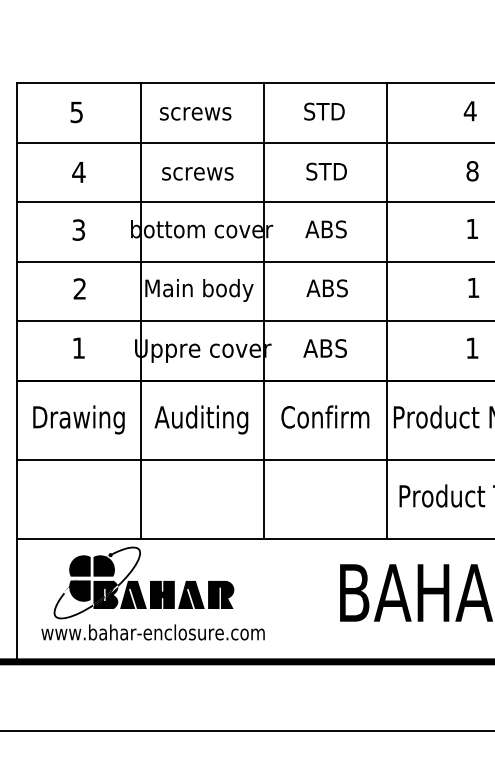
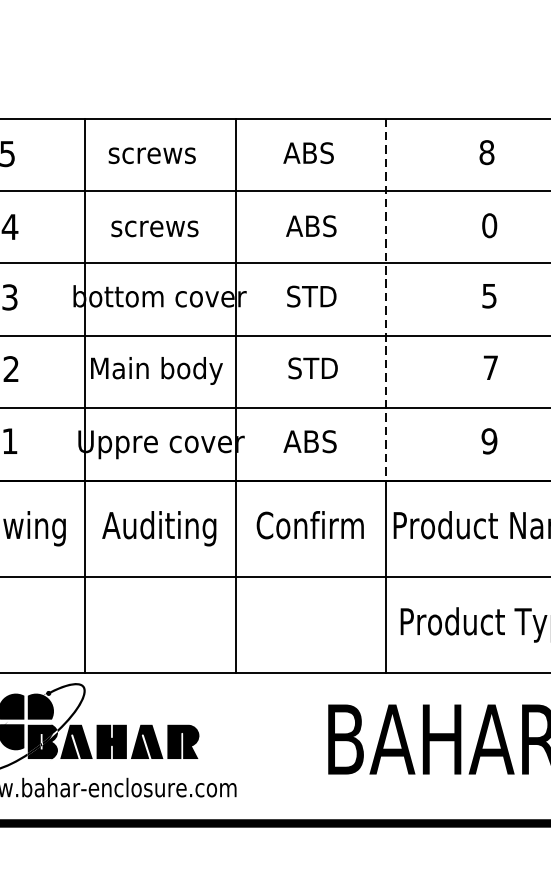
text: (323, 111) -> (308, 152), STD -> ABS
text: (469, 111) -> (485, 152), 4 -> 8
text: (325, 171) -> (310, 226), STD -> ABS
text: (472, 171) -> (489, 226), 8 -> 0
text: (325, 229) -> (310, 296), ABS -> STD
text: (472, 229) -> (489, 296), 1 -> 5
line: (387, 231) -> (386, 299), solid -> dashed
text: (473, 287) -> (490, 367), 1 -> 7
text: (326, 288) -> (311, 368), ABS -> STD
text: (472, 347) -> (489, 440), 1 -> 9

